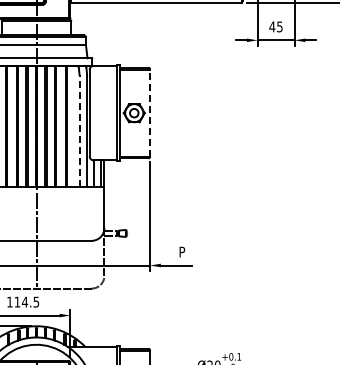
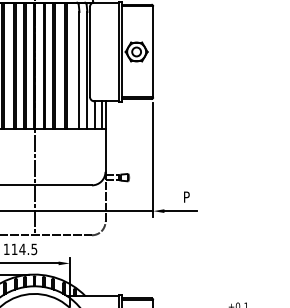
line: (150, 113) -> (153, 52), dashed -> solid
line: (79, 130) -> (79, 70), dashed -> solid

